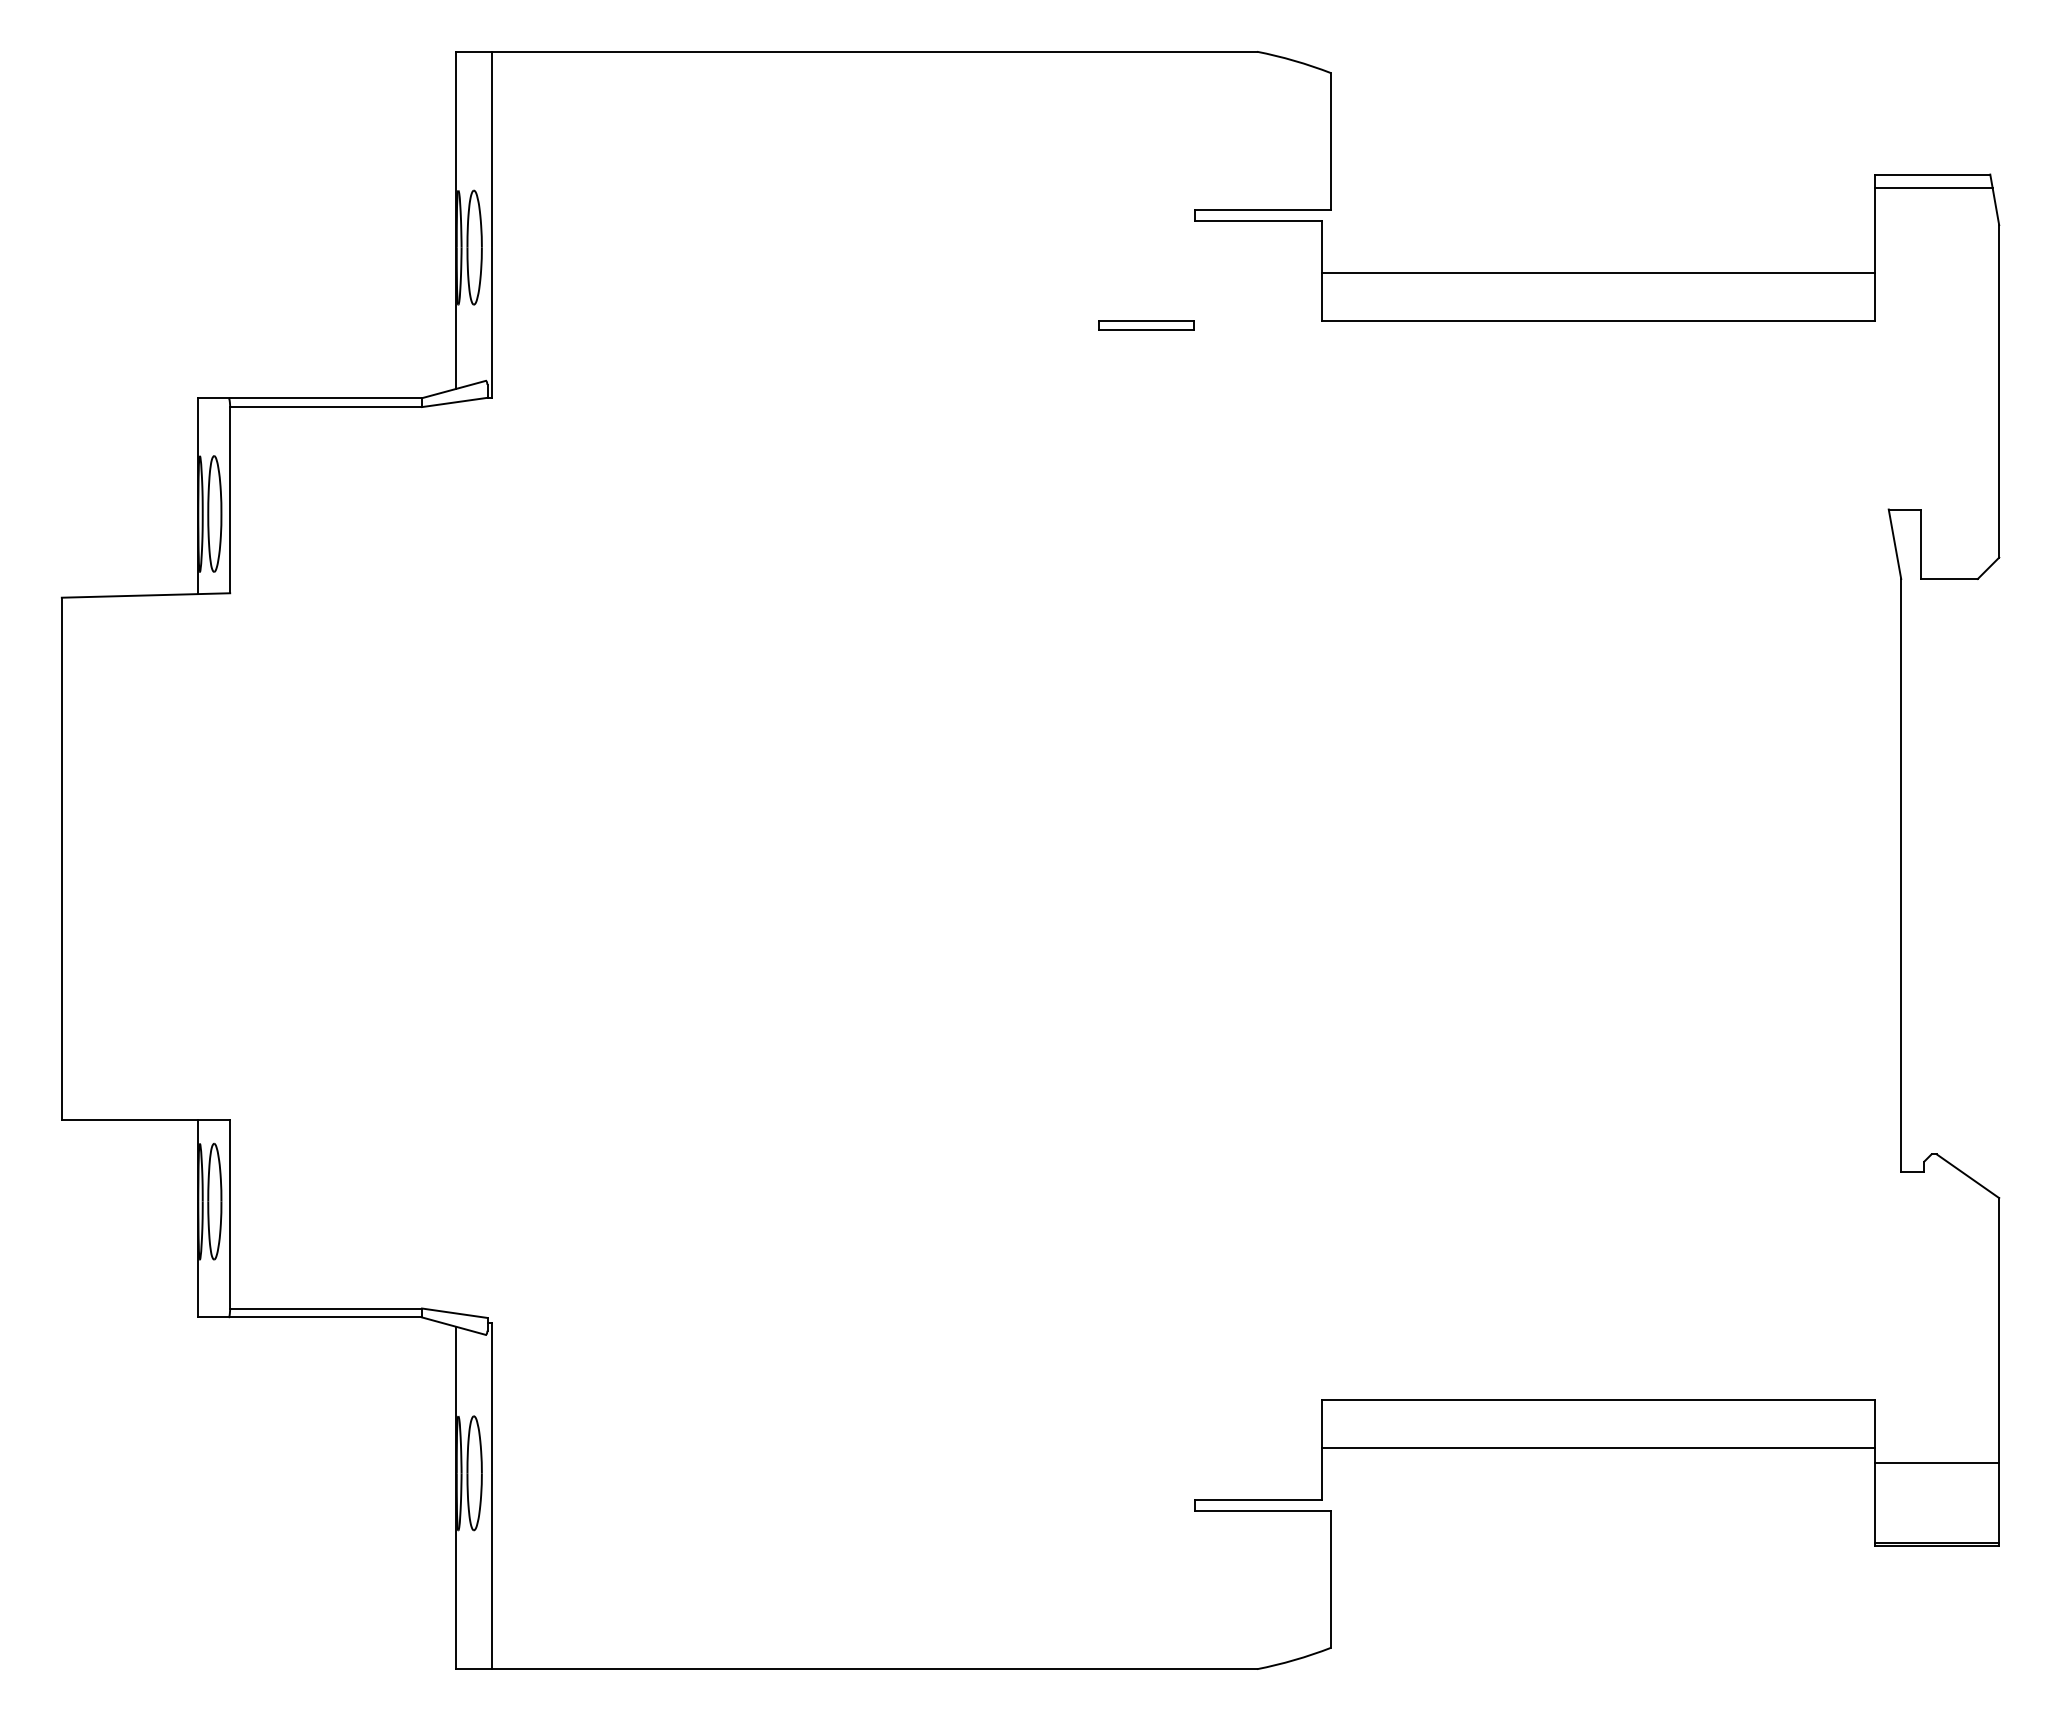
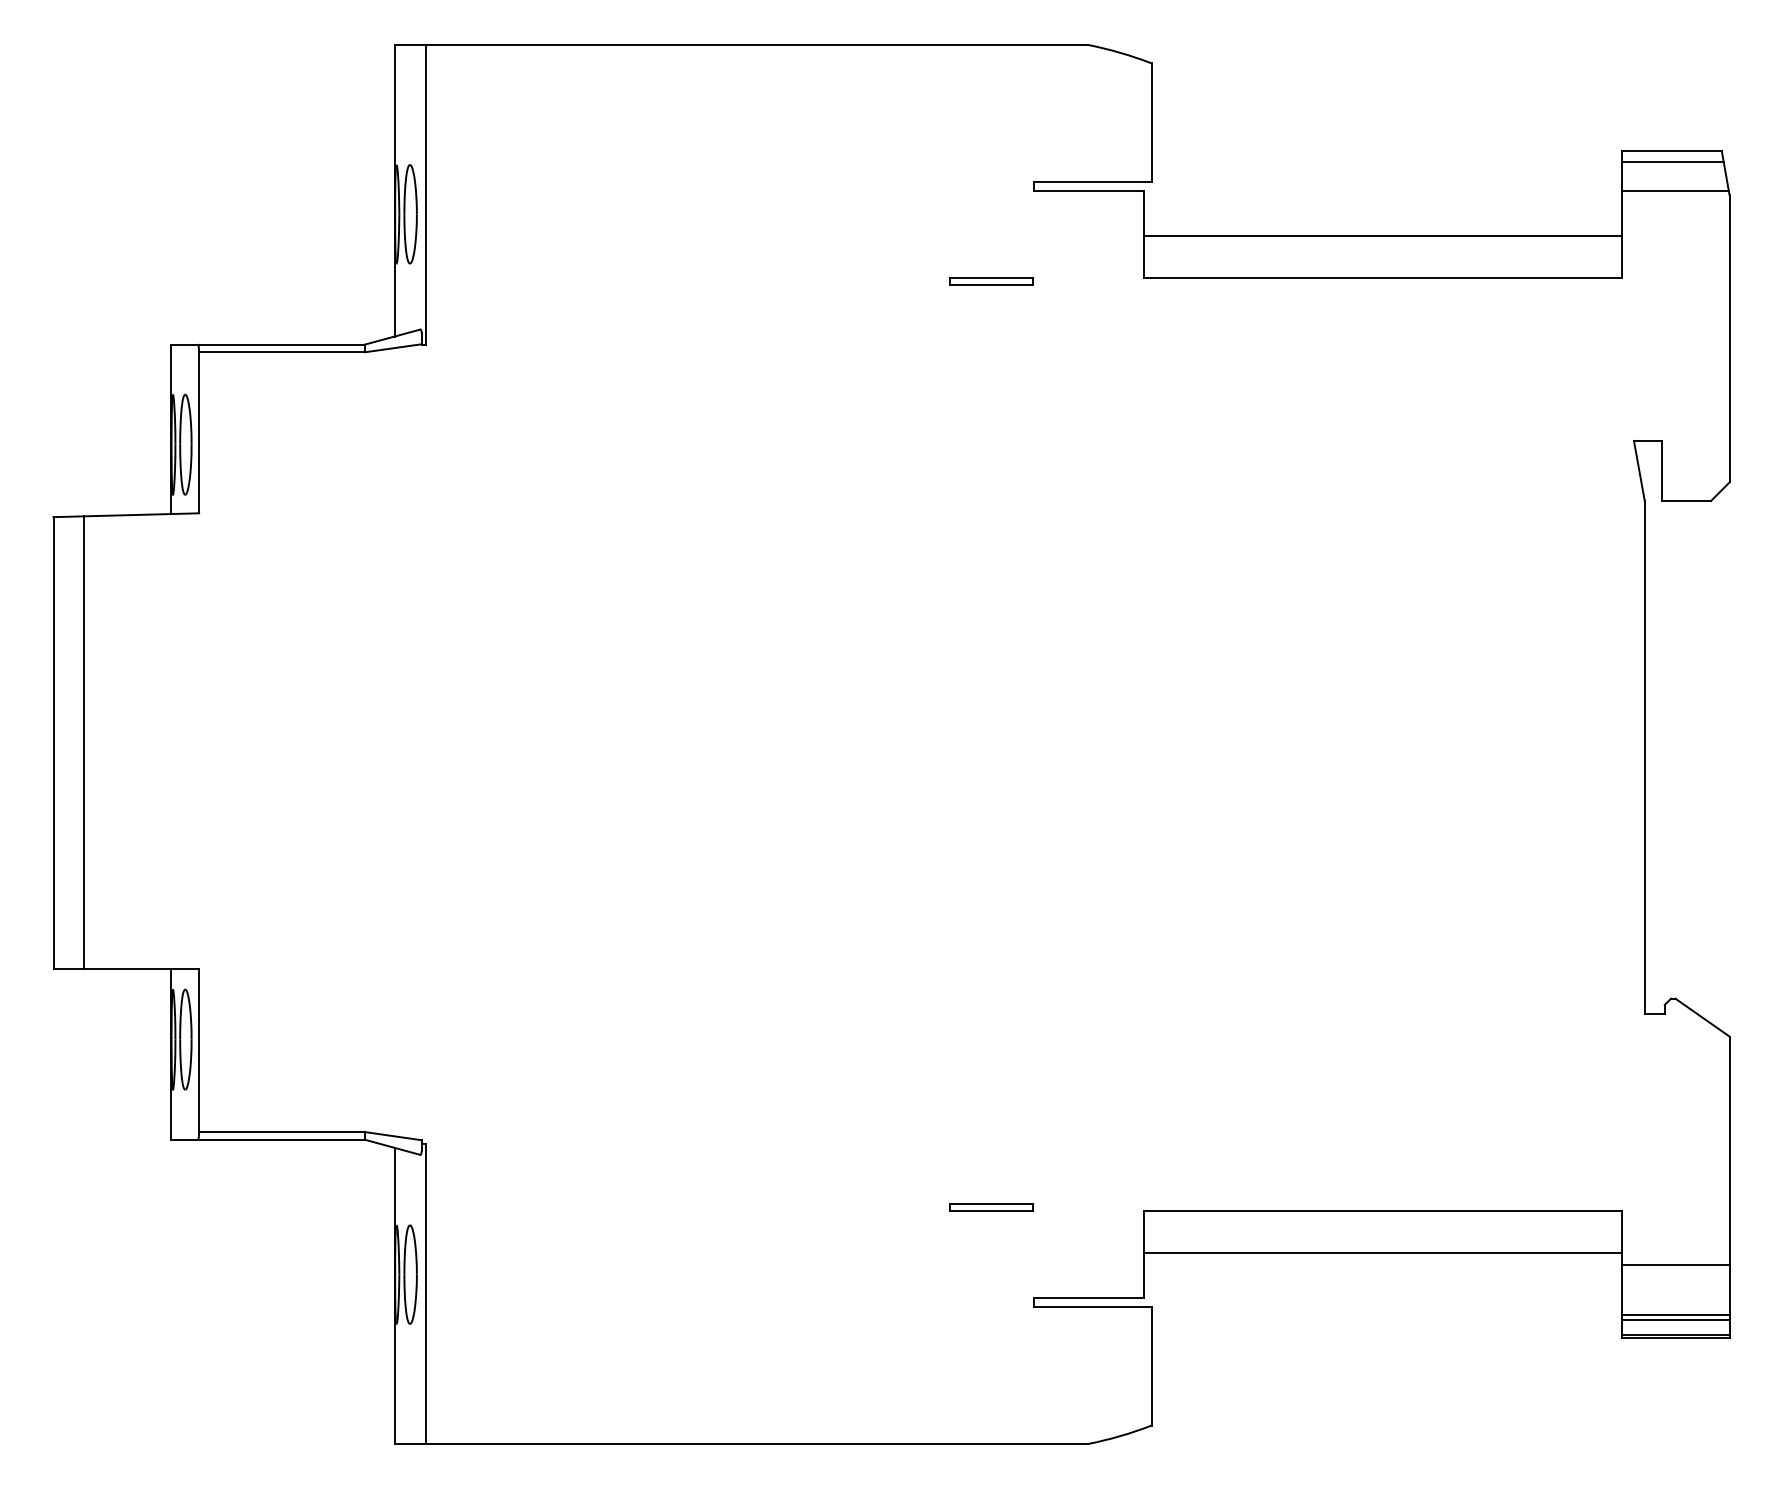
line: (1936, 220) -> (1675, 190), added
line: (96, 857) -> (83, 741), added
part: (1146, 1395) -> (991, 1207), added
line: (1936, 1519) -> (1675, 1314), added
line: (1936, 1525) -> (1675, 1319), added

